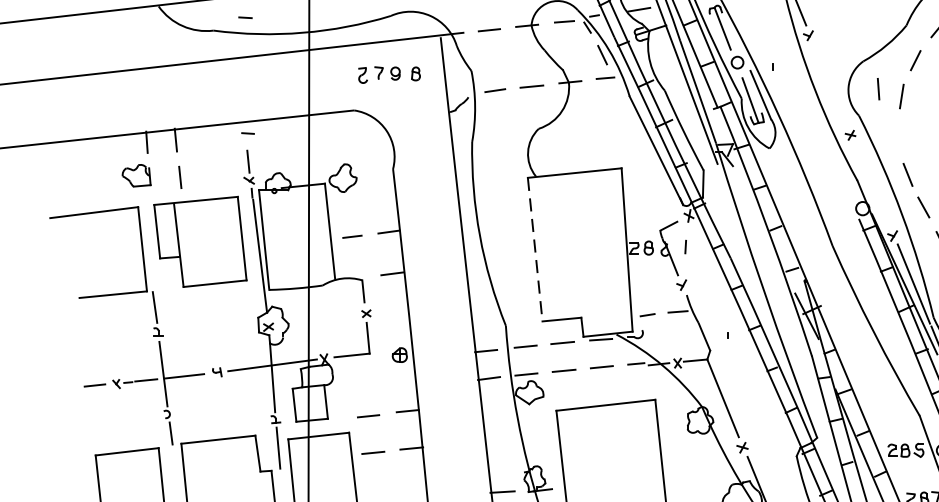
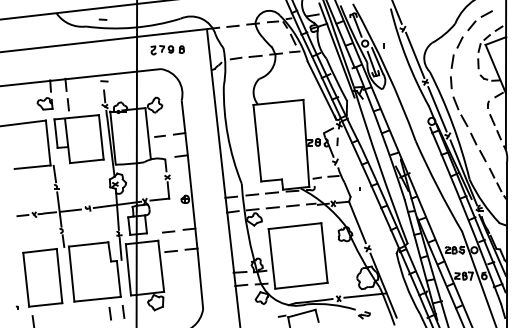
part: (388, 75) -> (167, 50), moved
line: (832, 84) -> (415, 55), added
line: (878, 88) -> (451, 82), moved
line: (873, 186) -> (437, 109), added
line: (535, 250) -> (257, 143), dashed -> solid

